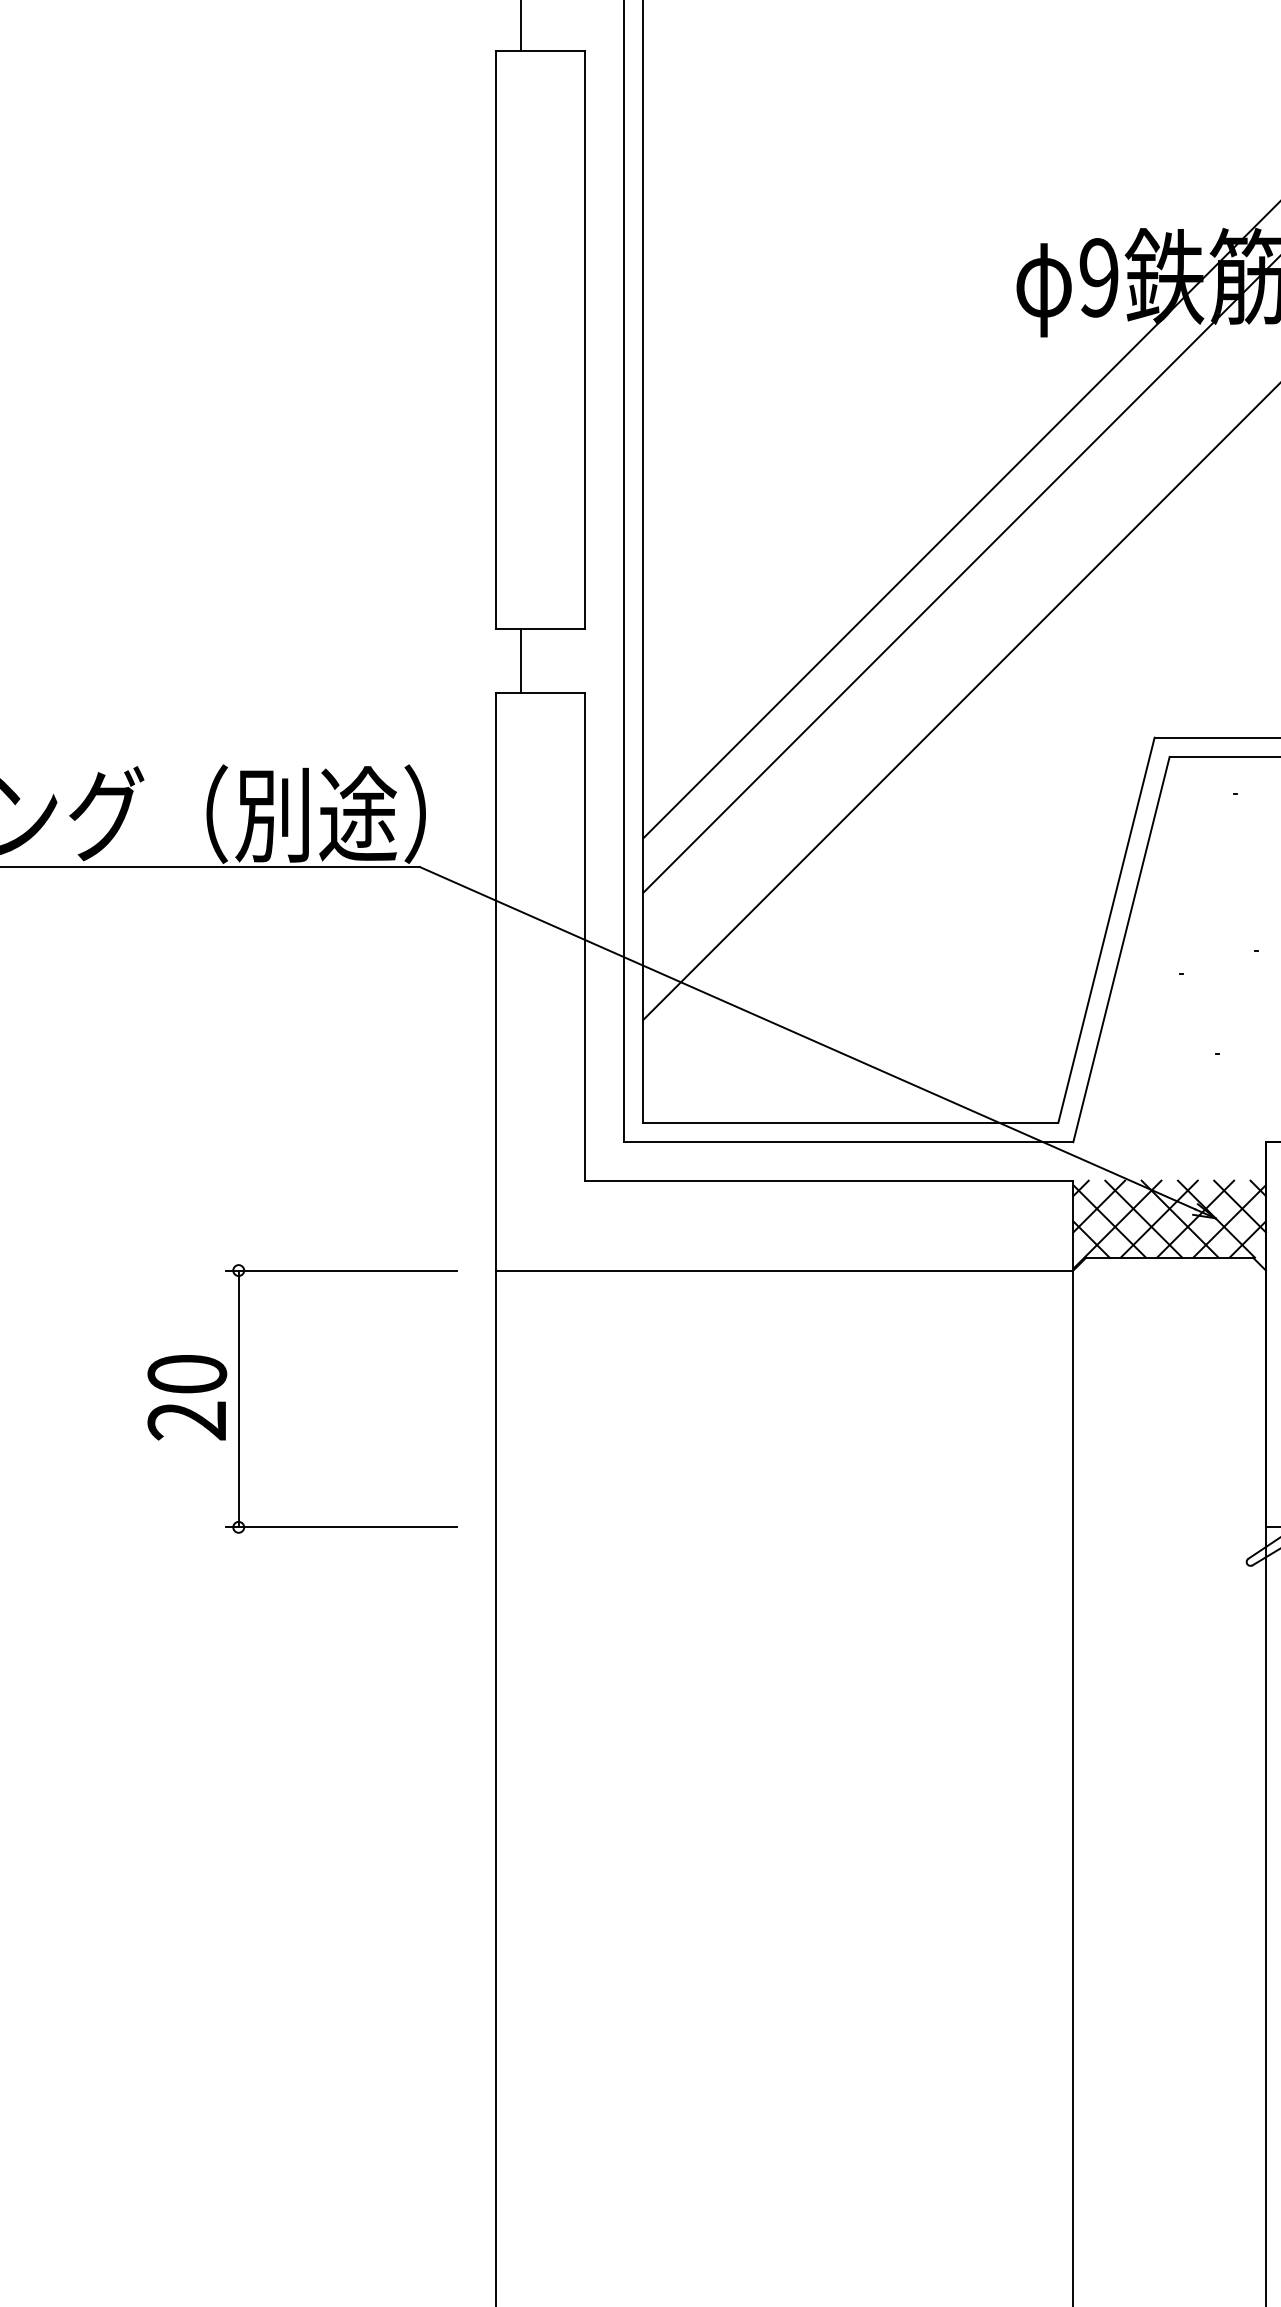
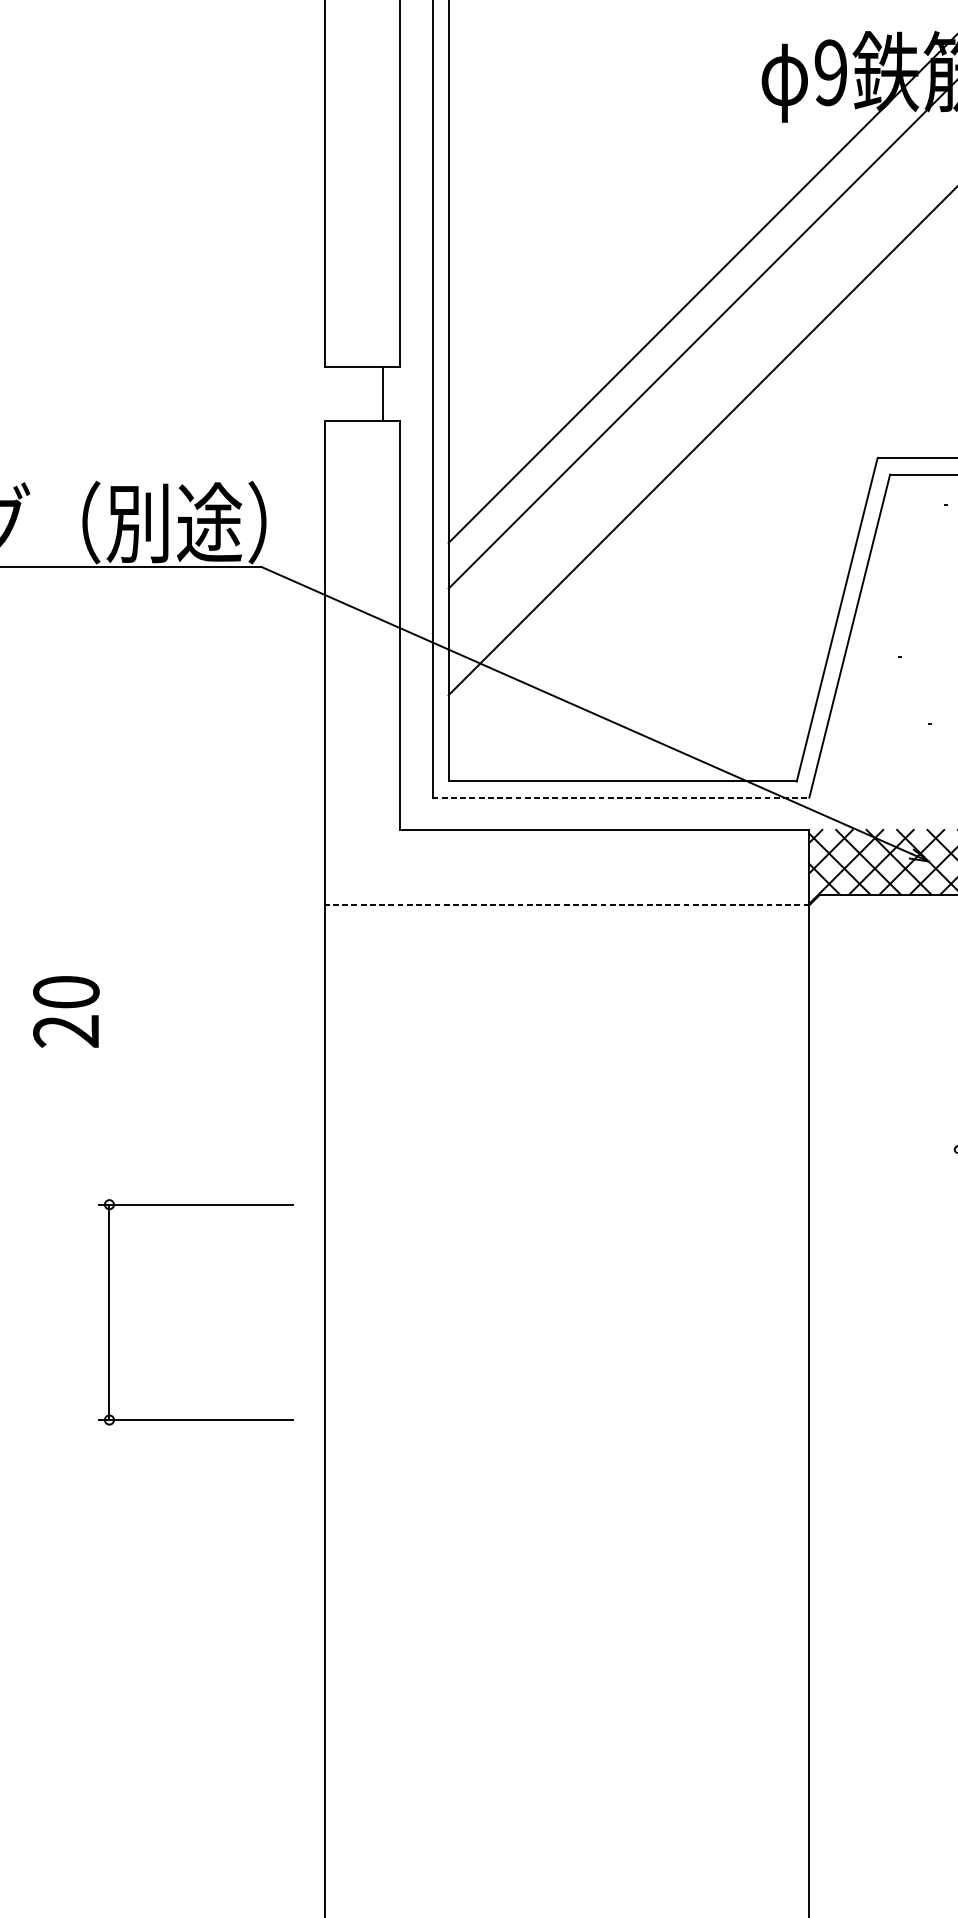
line: (521, 660) -> (383, 393), moved
line: (848, 1142) -> (620, 797), solid -> dashed
line: (784, 1270) -> (567, 905), solid -> dashed
part: (239, 1398) -> (110, 1311), moved

